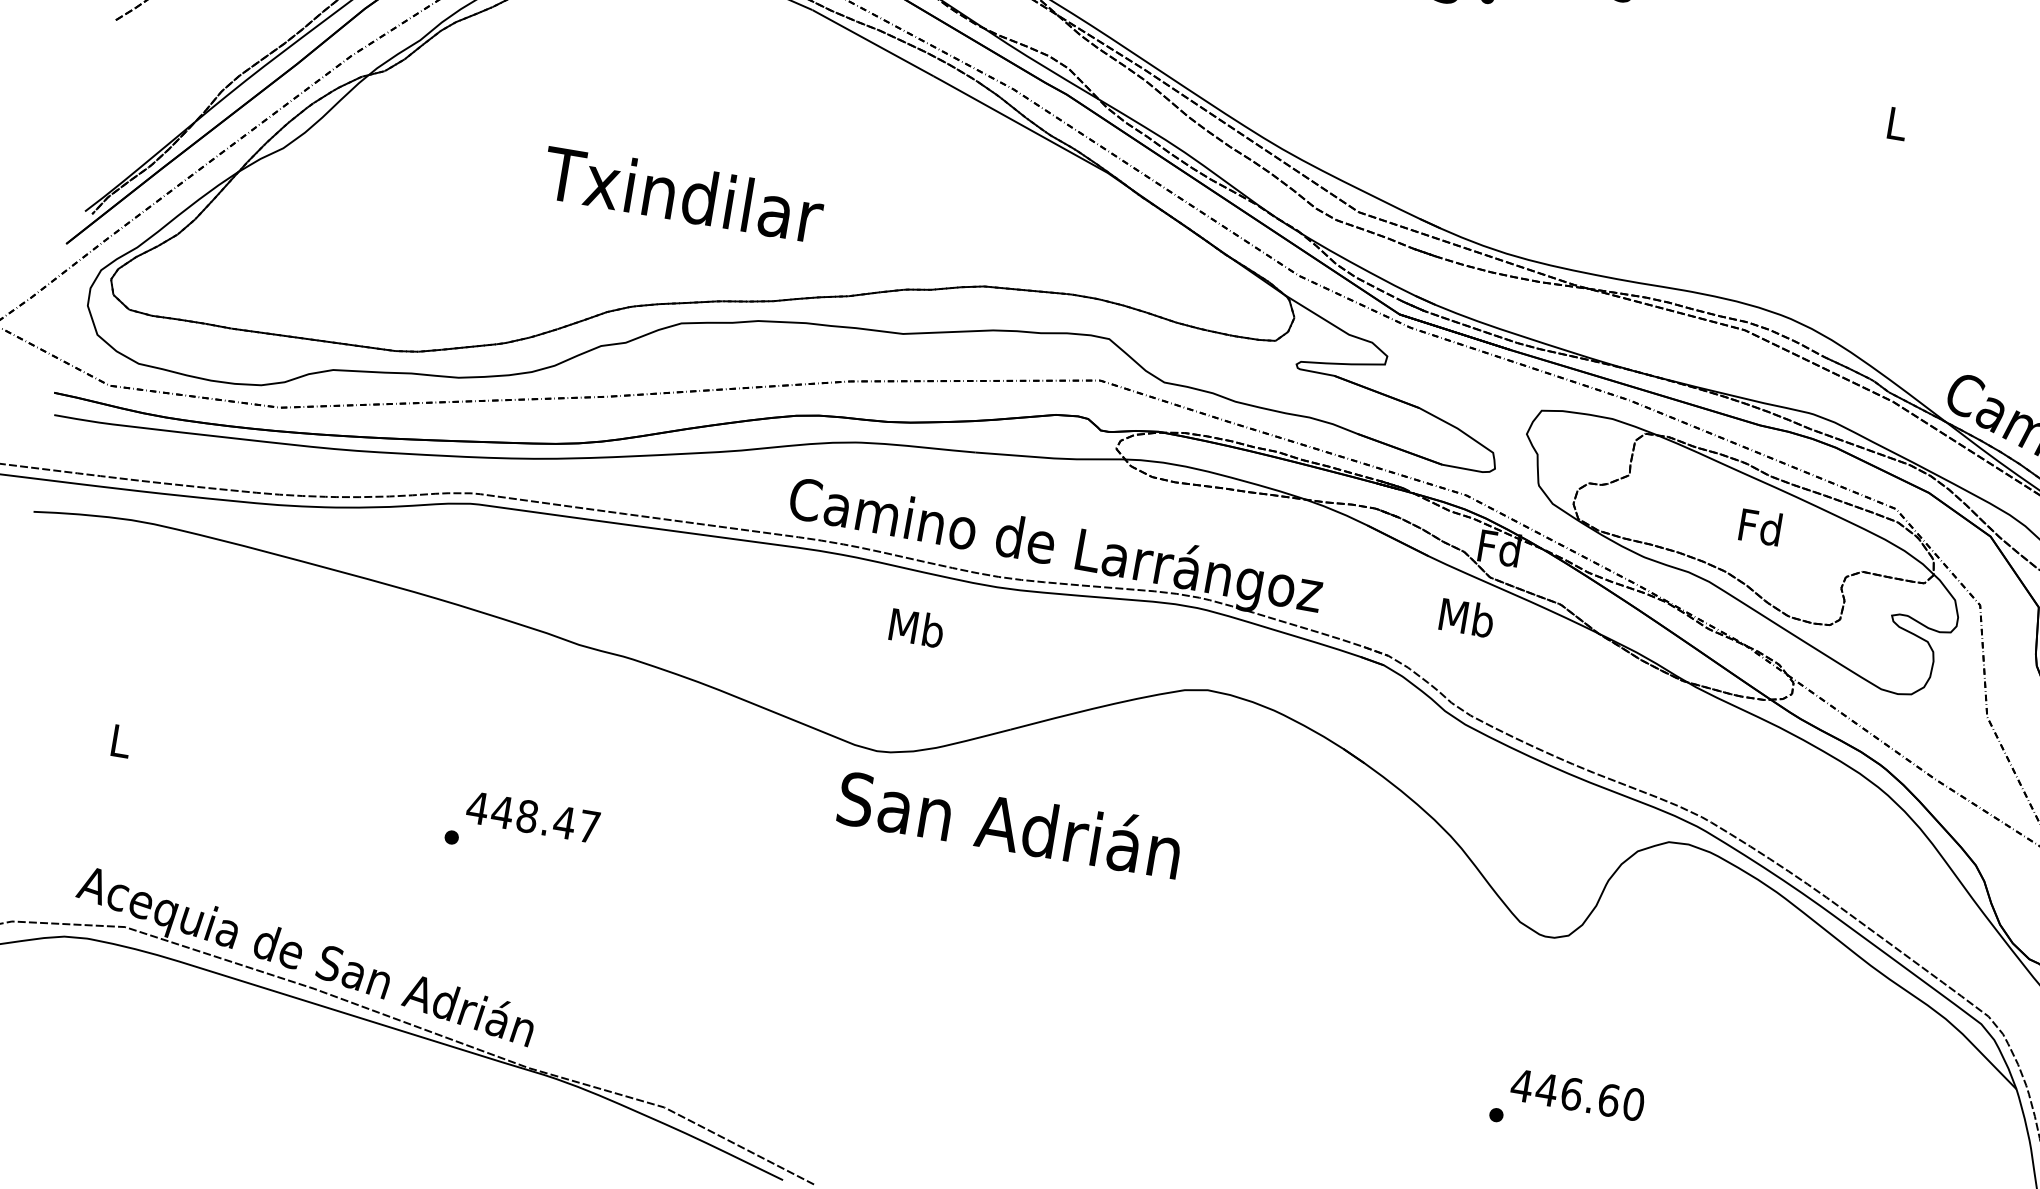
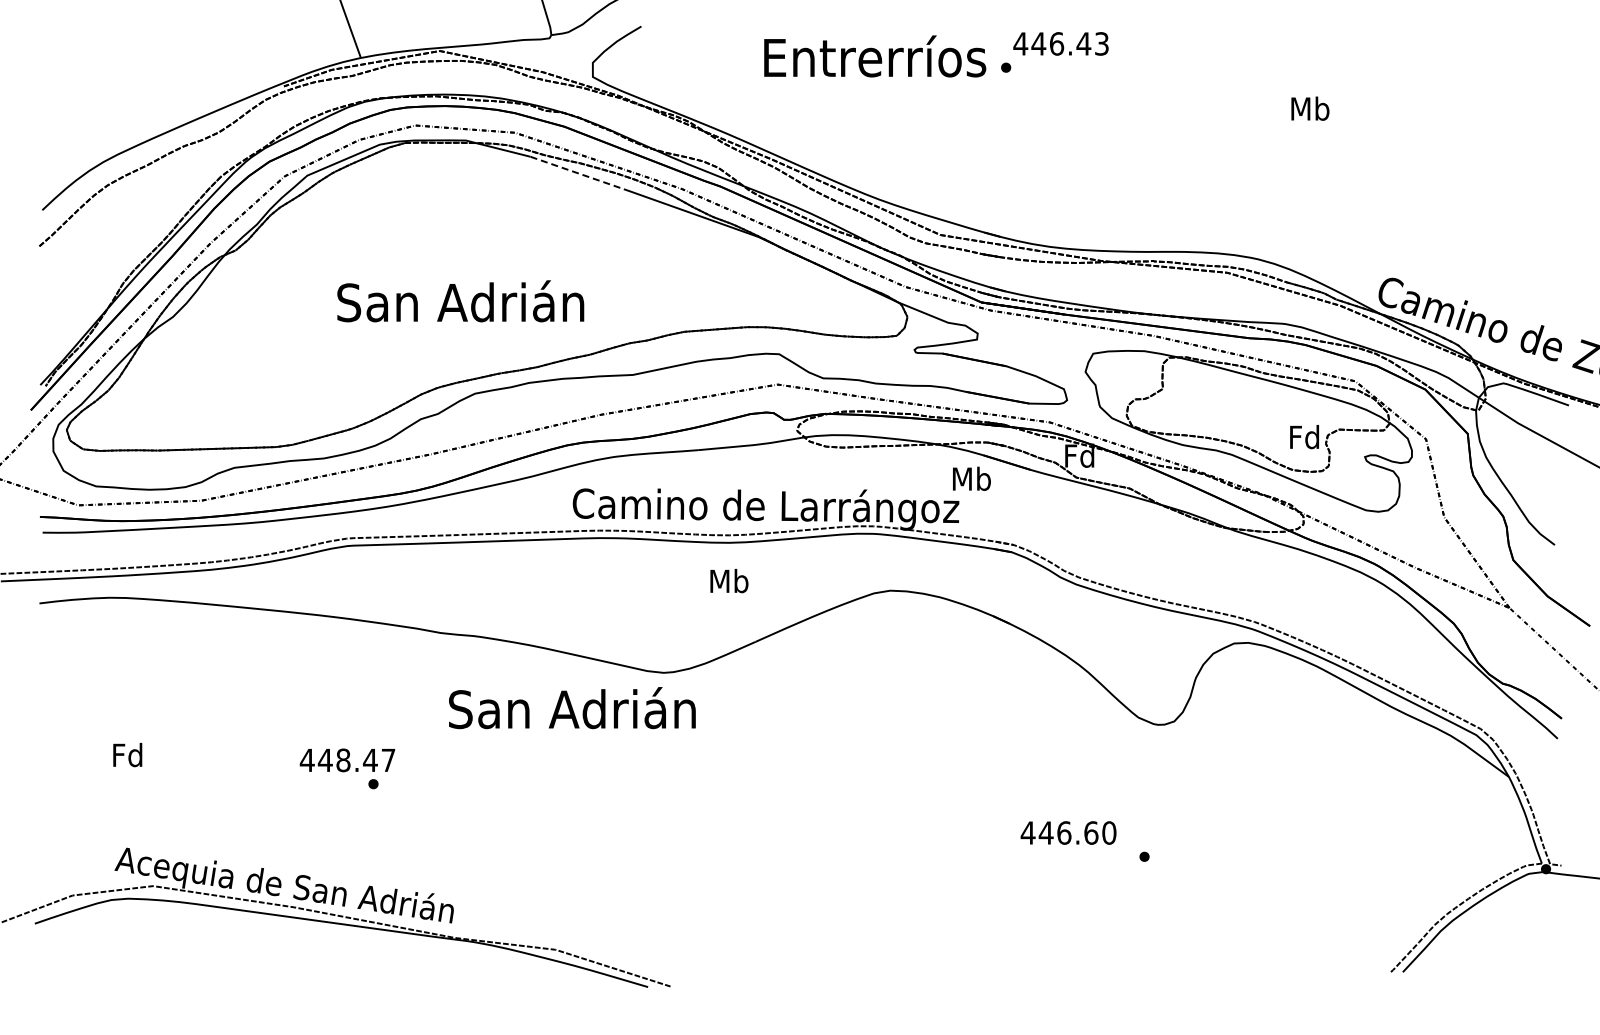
line: (873, 43) -> (577, 173), solid -> dashed
text: (1897, 123) -> (1310, 108), L -> Mb
text: (682, 193) -> (460, 301), Txindilar -> San Adrián
text: (1760, 527) -> (1304, 437), moved
text: (1466, 617) -> (971, 478), moved
text: (916, 628) -> (729, 581), moved
text: (119, 739) -> (127, 754), L -> Fd
text: (532, 817) -> (347, 760), moved
text: (1010, 823) -> (572, 708), moved
text: (1577, 1094) -> (1068, 832), moved

